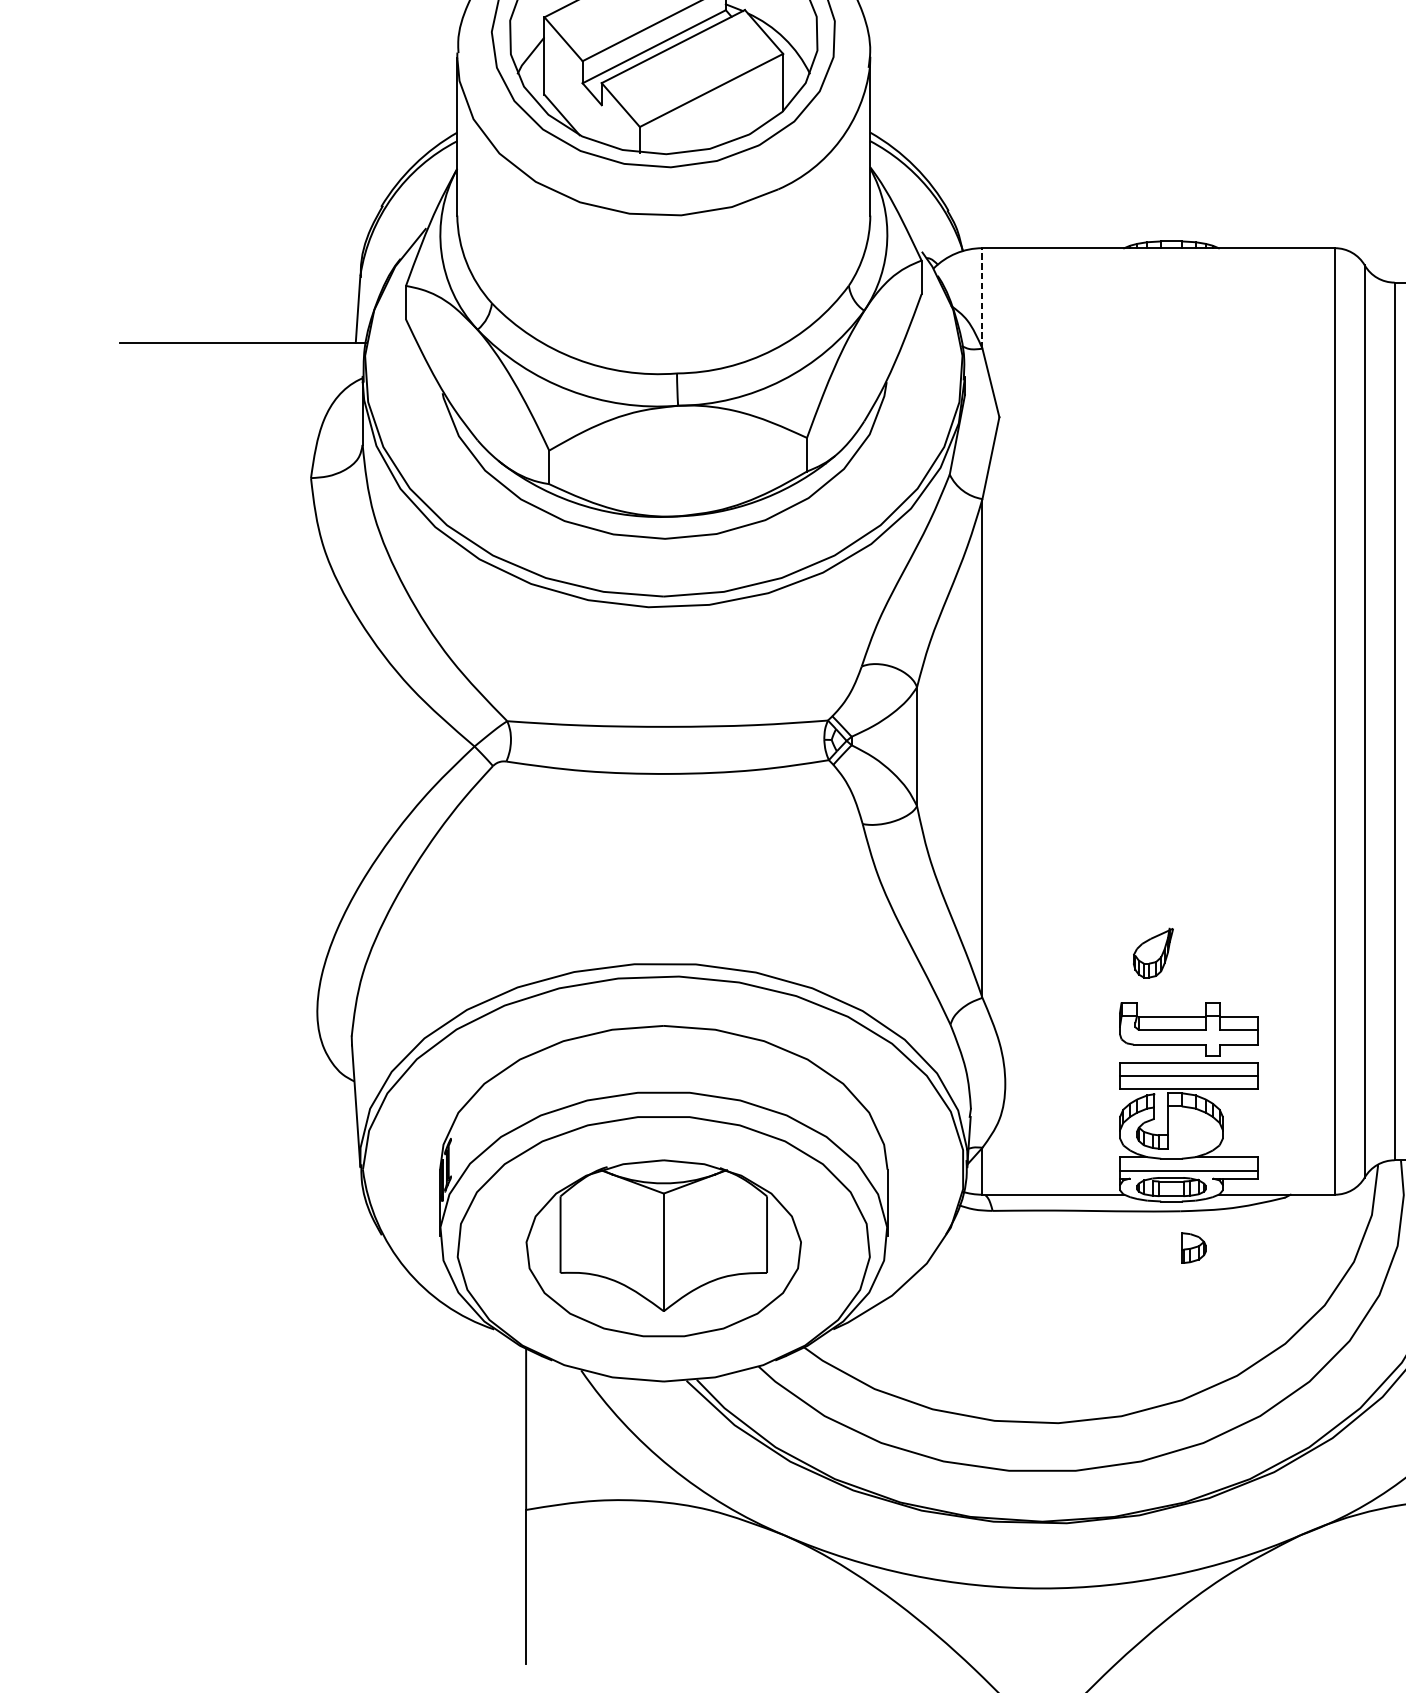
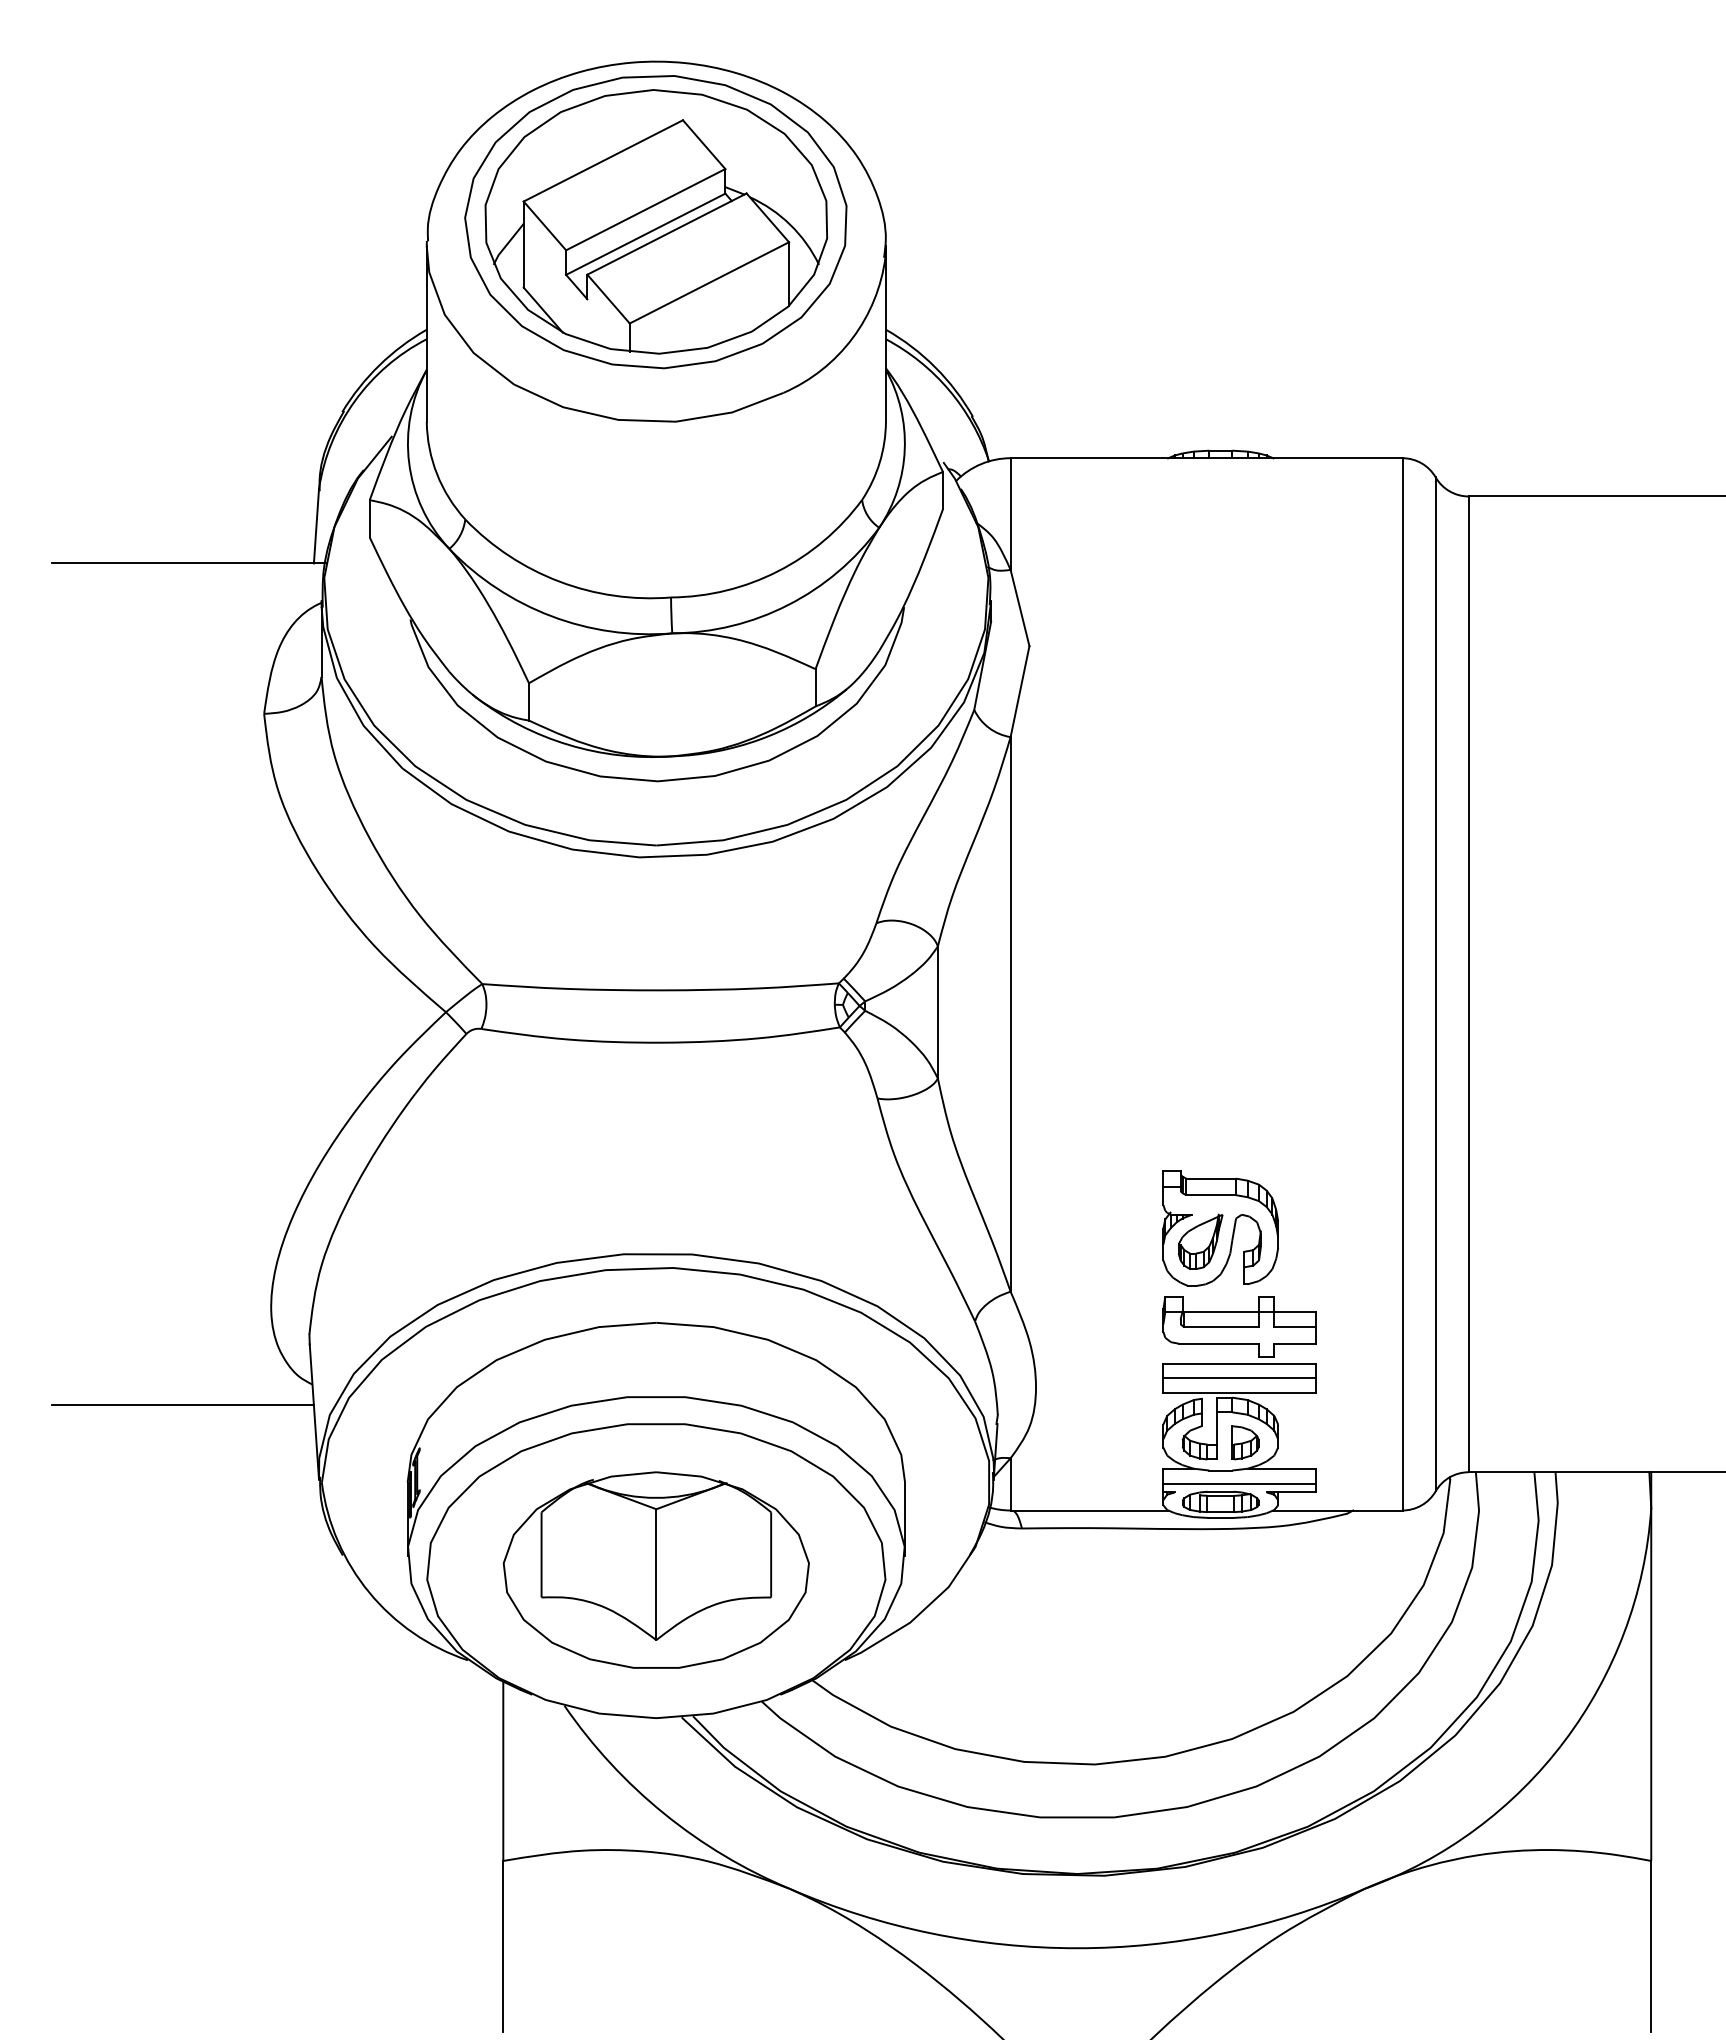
line: (982, 298) -> (1010, 514), dashed -> solid
part: (1171, 941) -> (1220, 1228), added
line: (237, 1100) -> (182, 1405), added
part: (1193, 1247) -> (1245, 1442), moved

